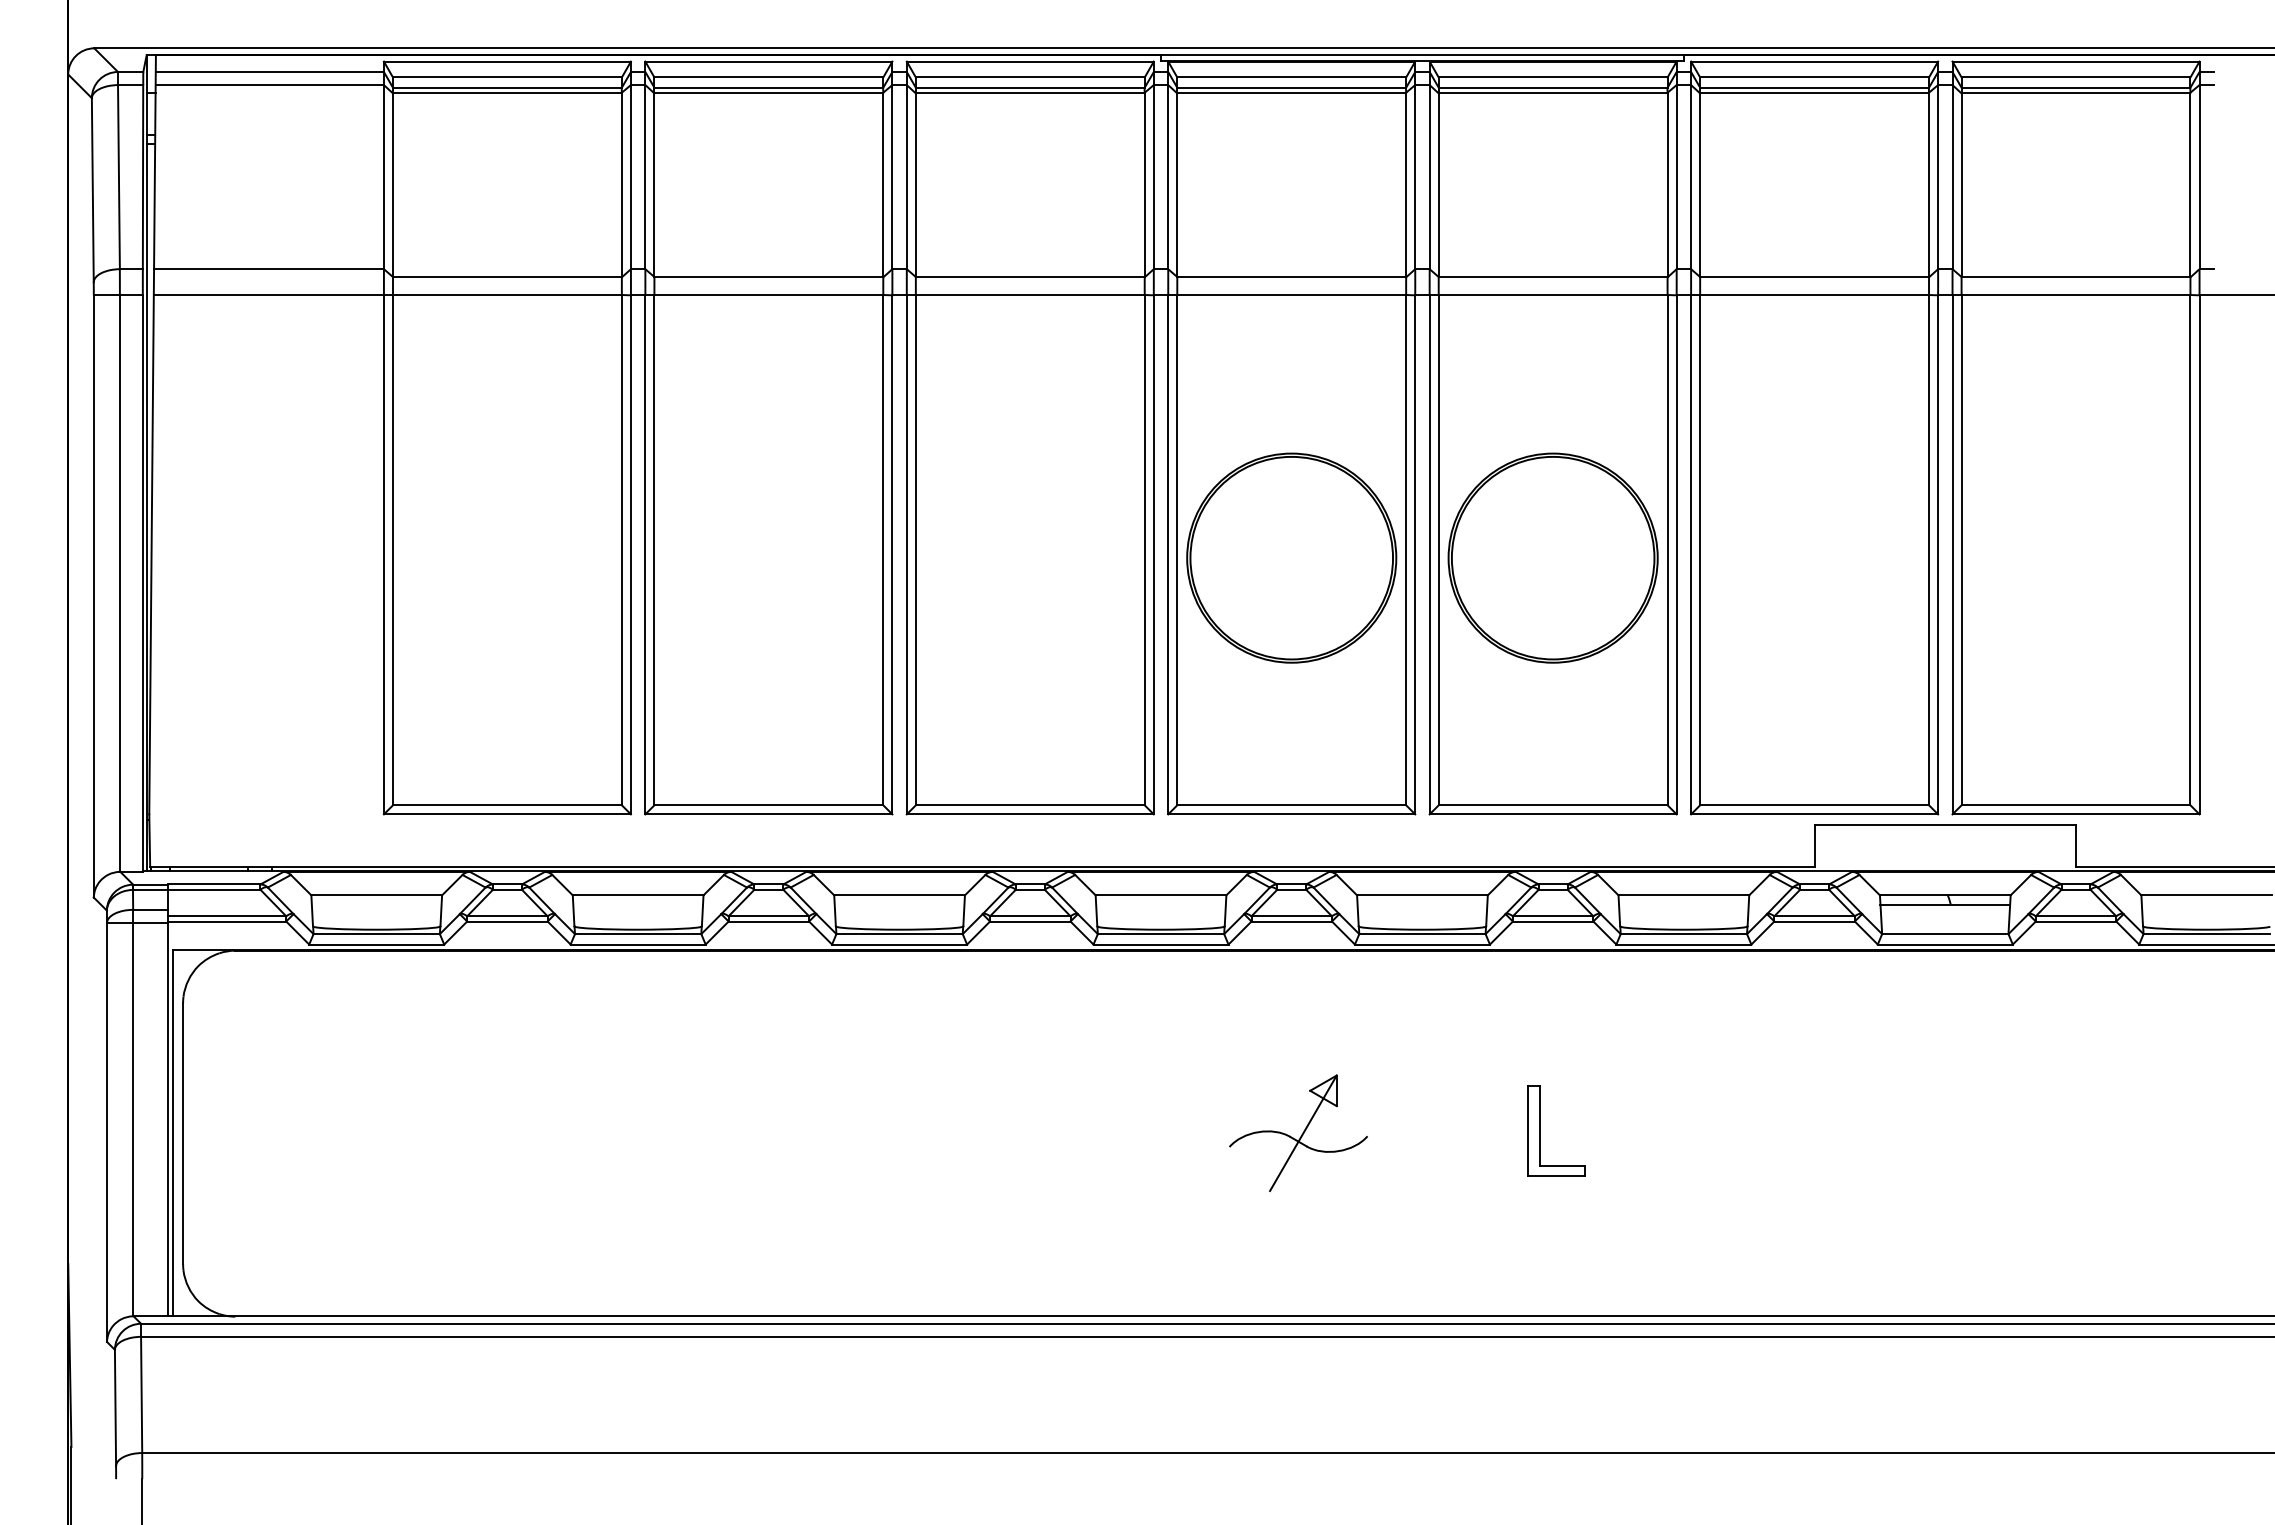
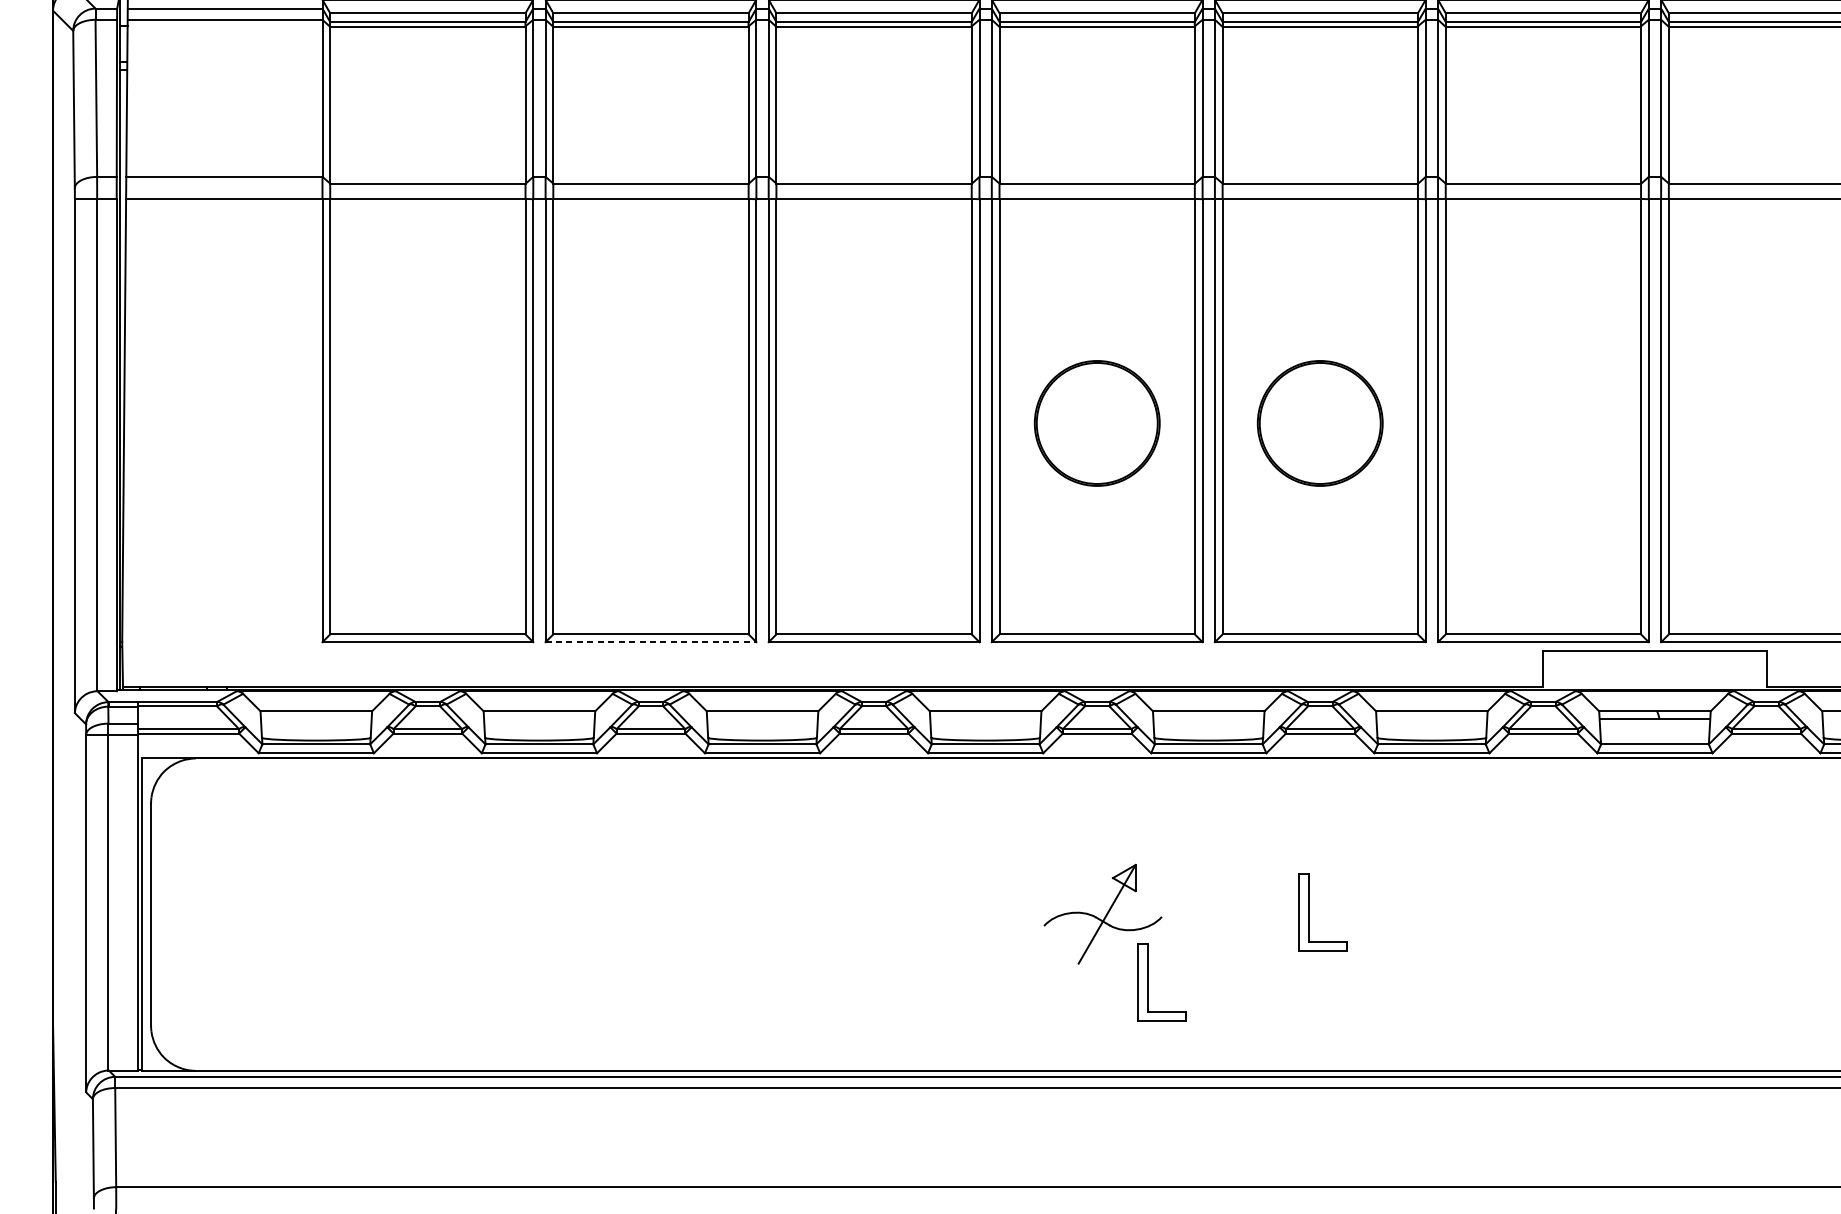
part: (1291, 557) -> (1097, 422), size x0.7
part: (1552, 557) -> (1319, 422), size x0.7
line: (769, 814) -> (651, 642), solid -> dashed
part: (1351, 1212) -> (1148, 981), added

